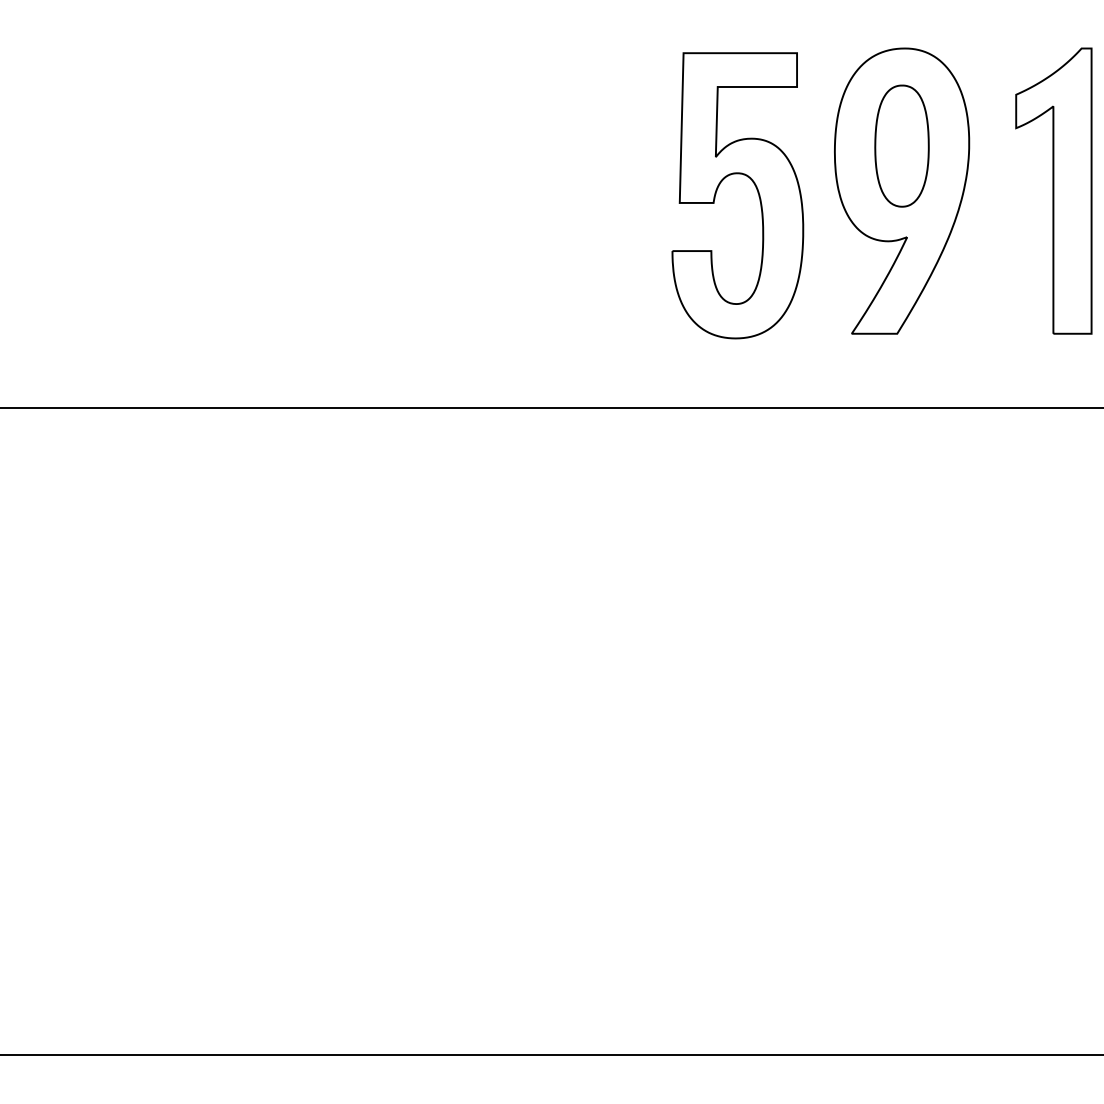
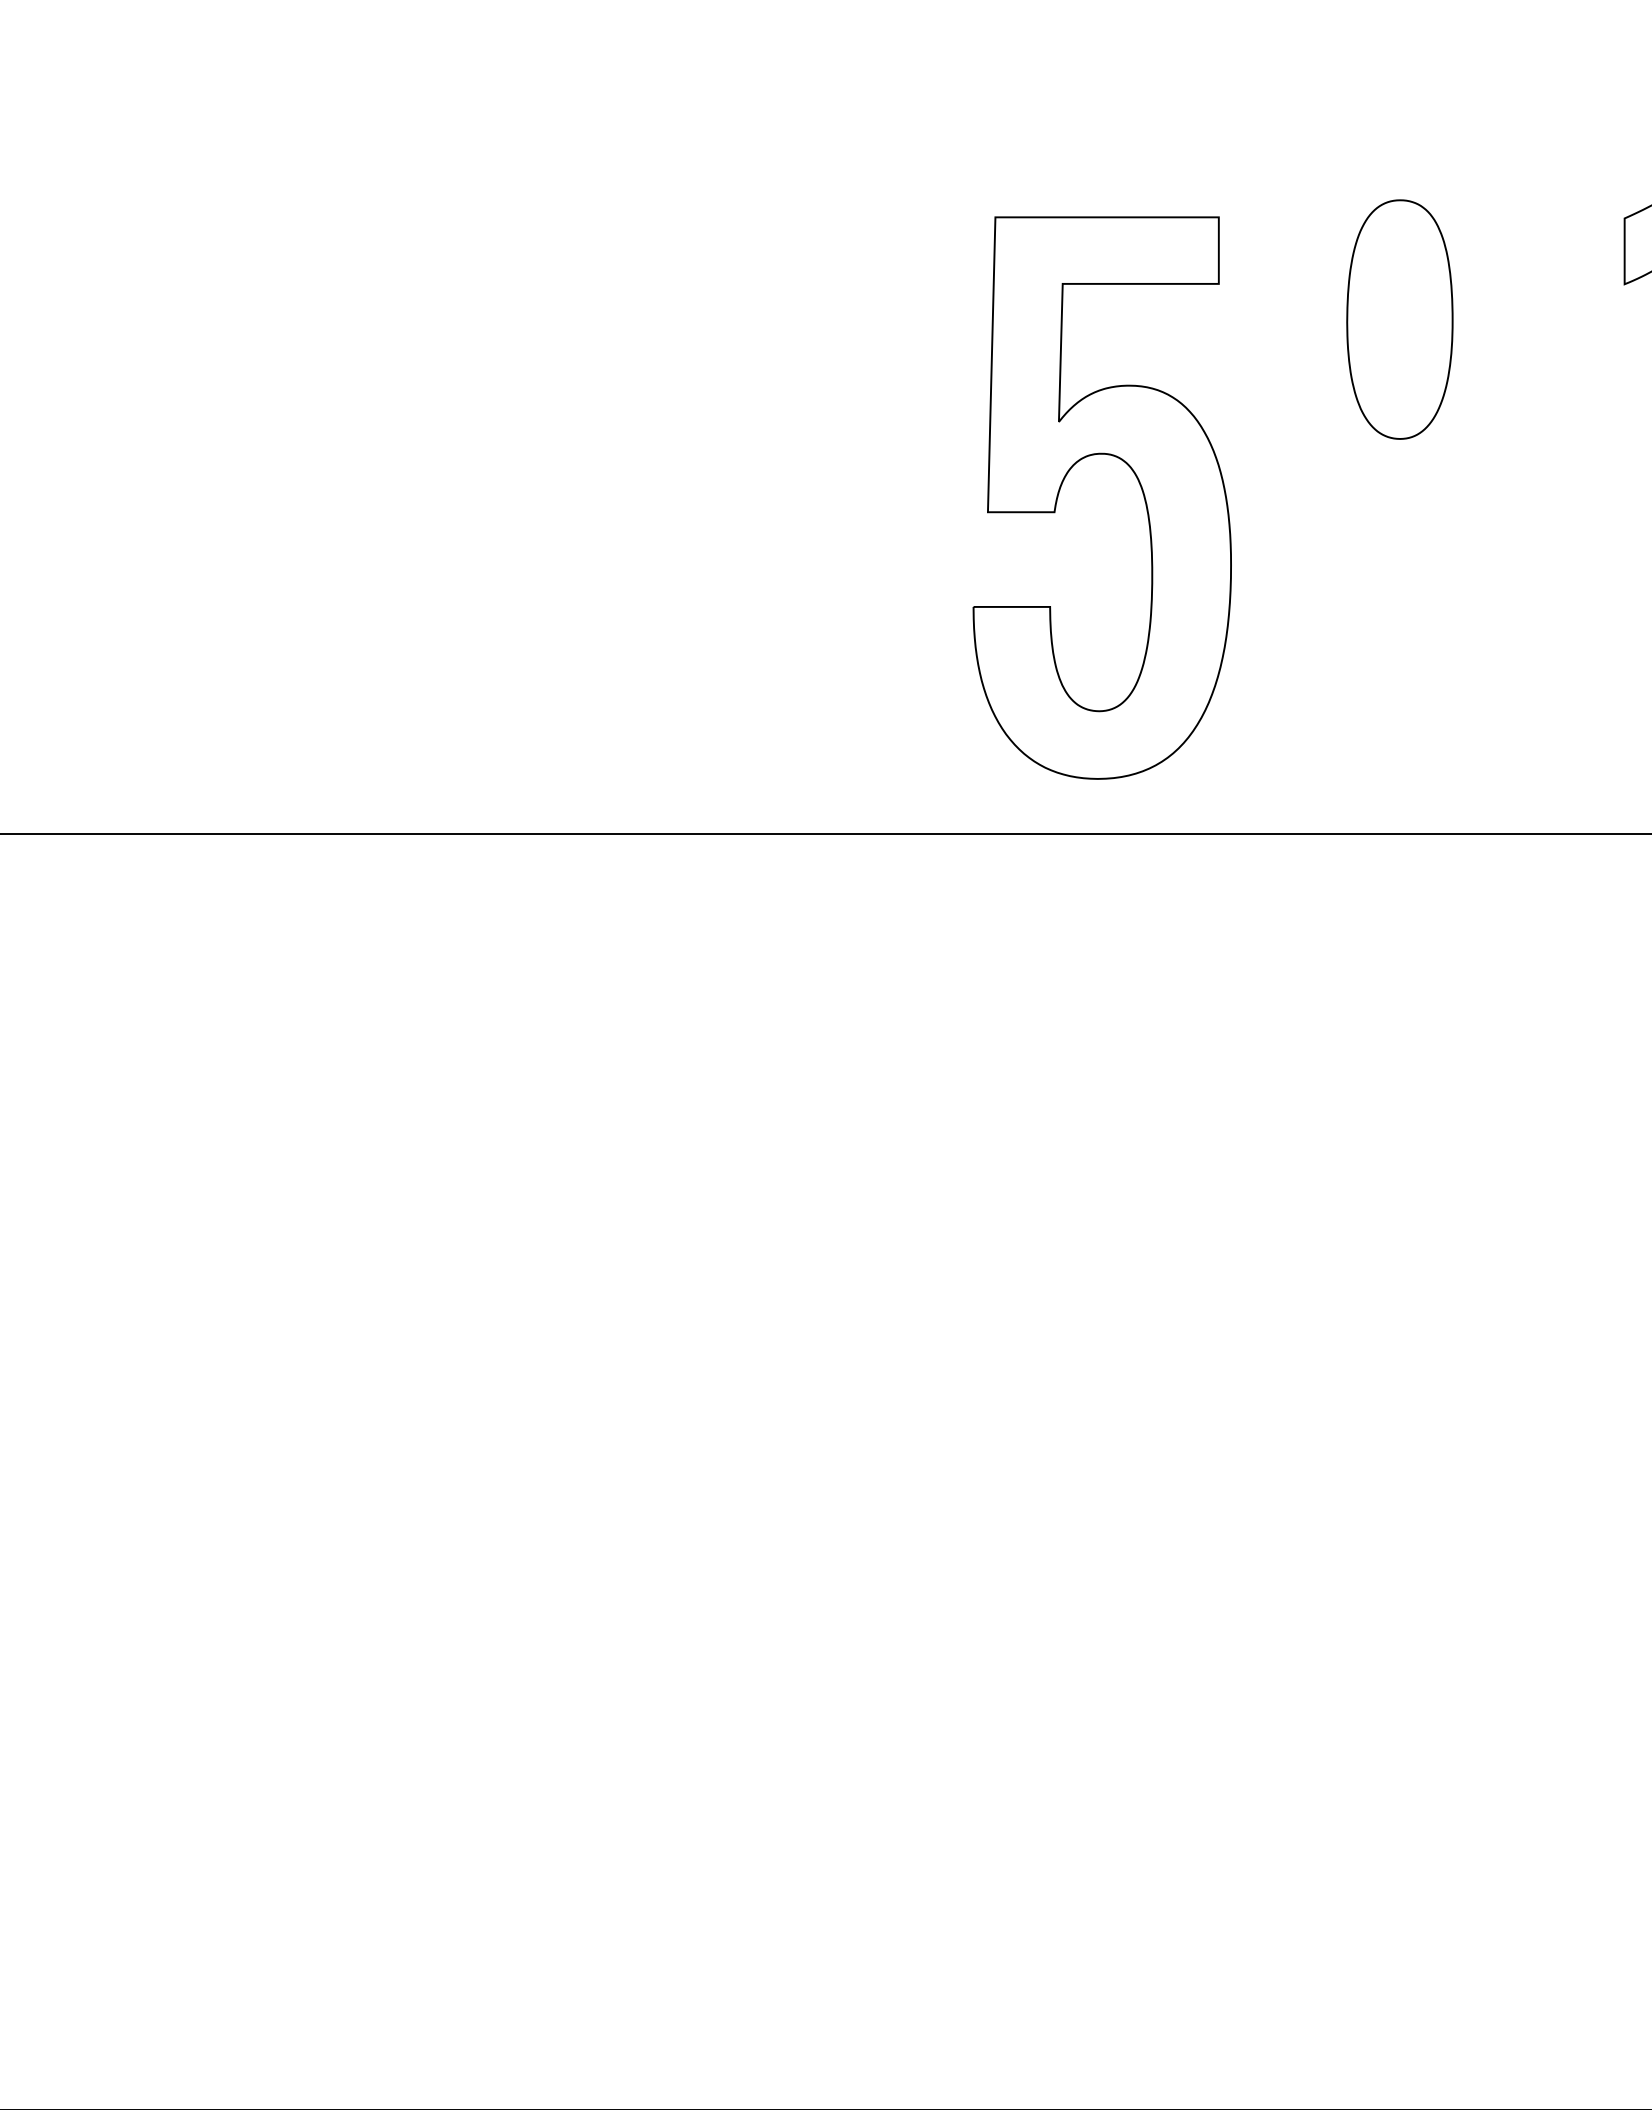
part: (756, 190) -> (1138, 487), moved
part: (902, 190) -> (1400, 406), removed

